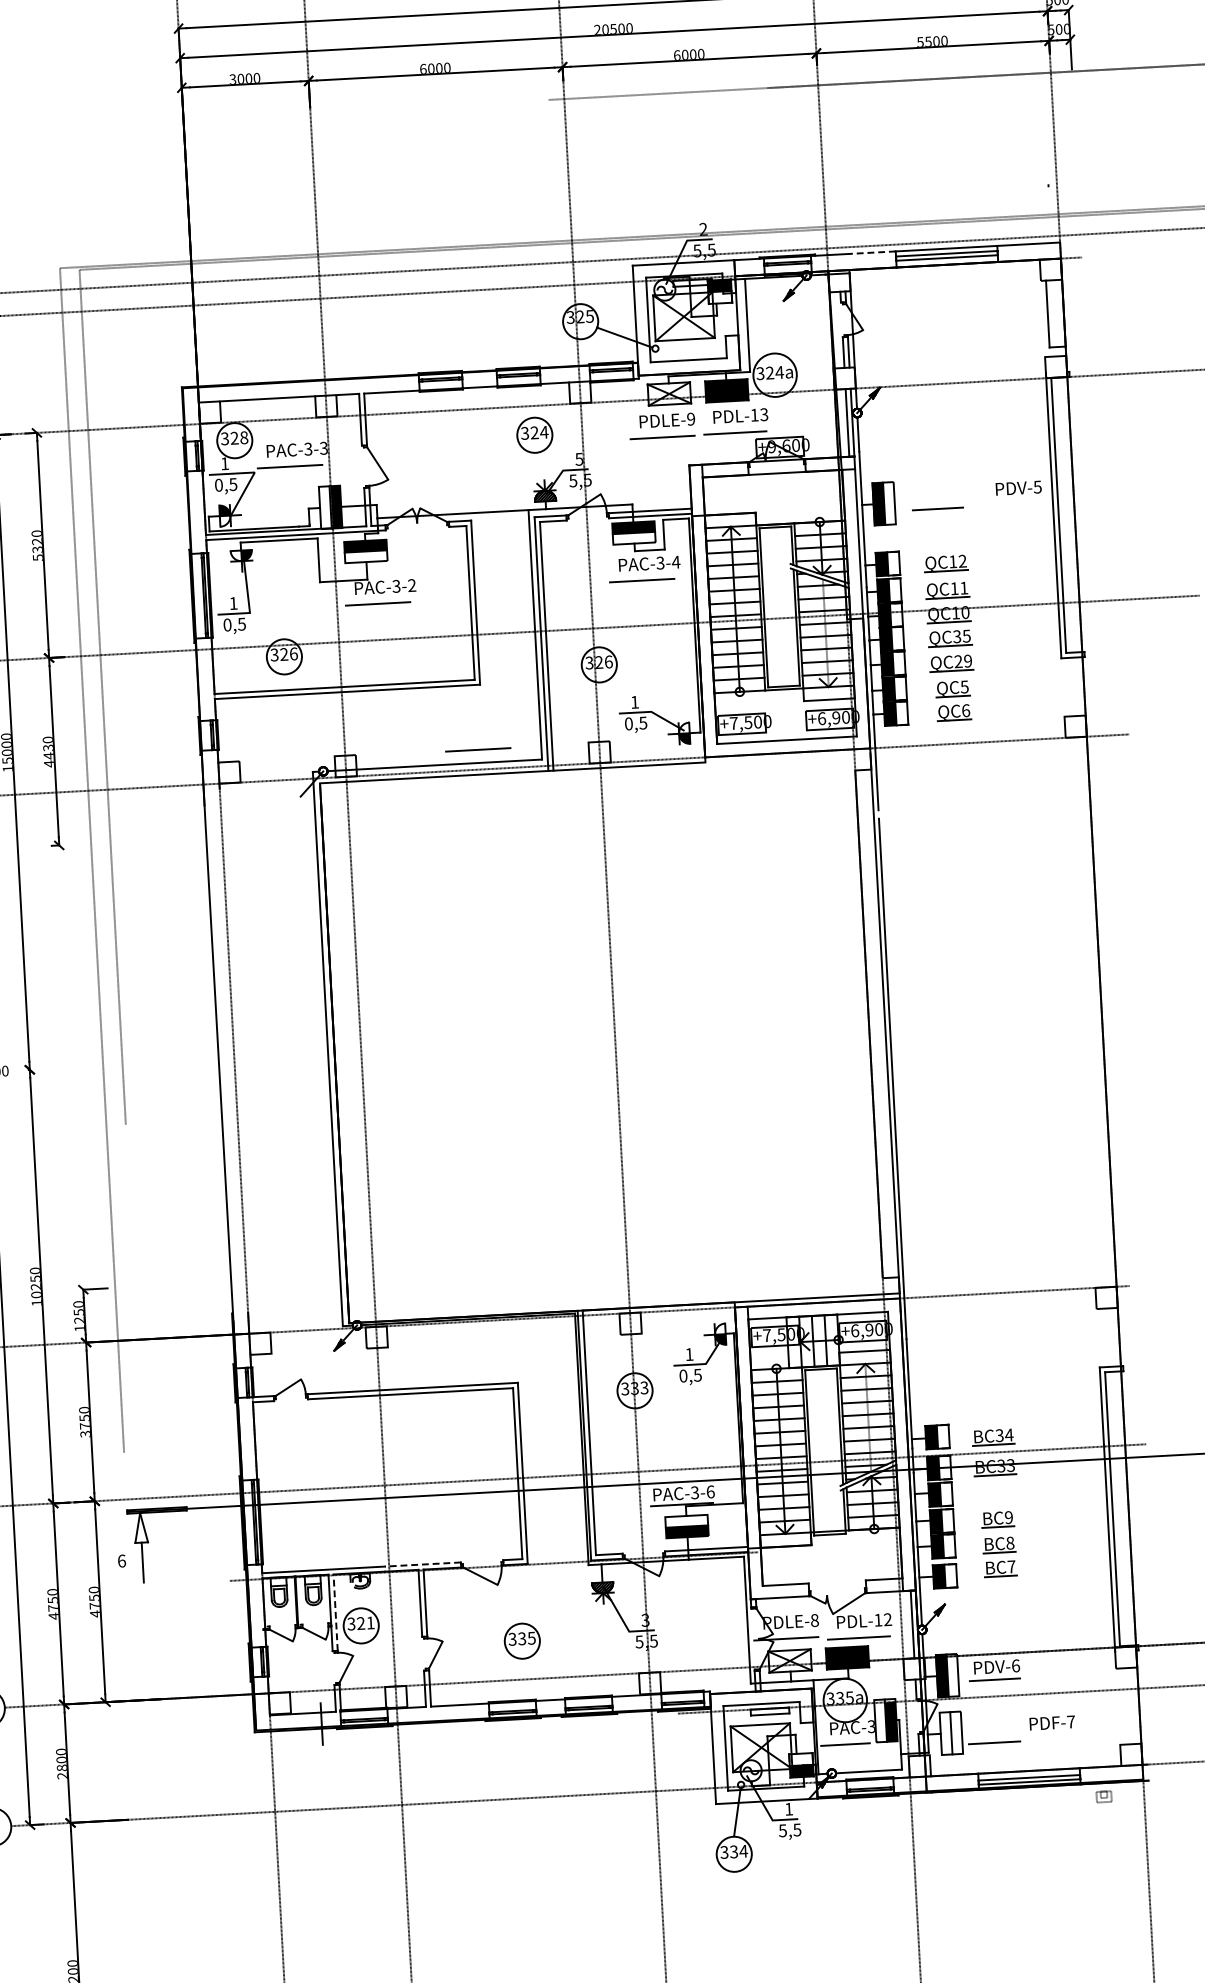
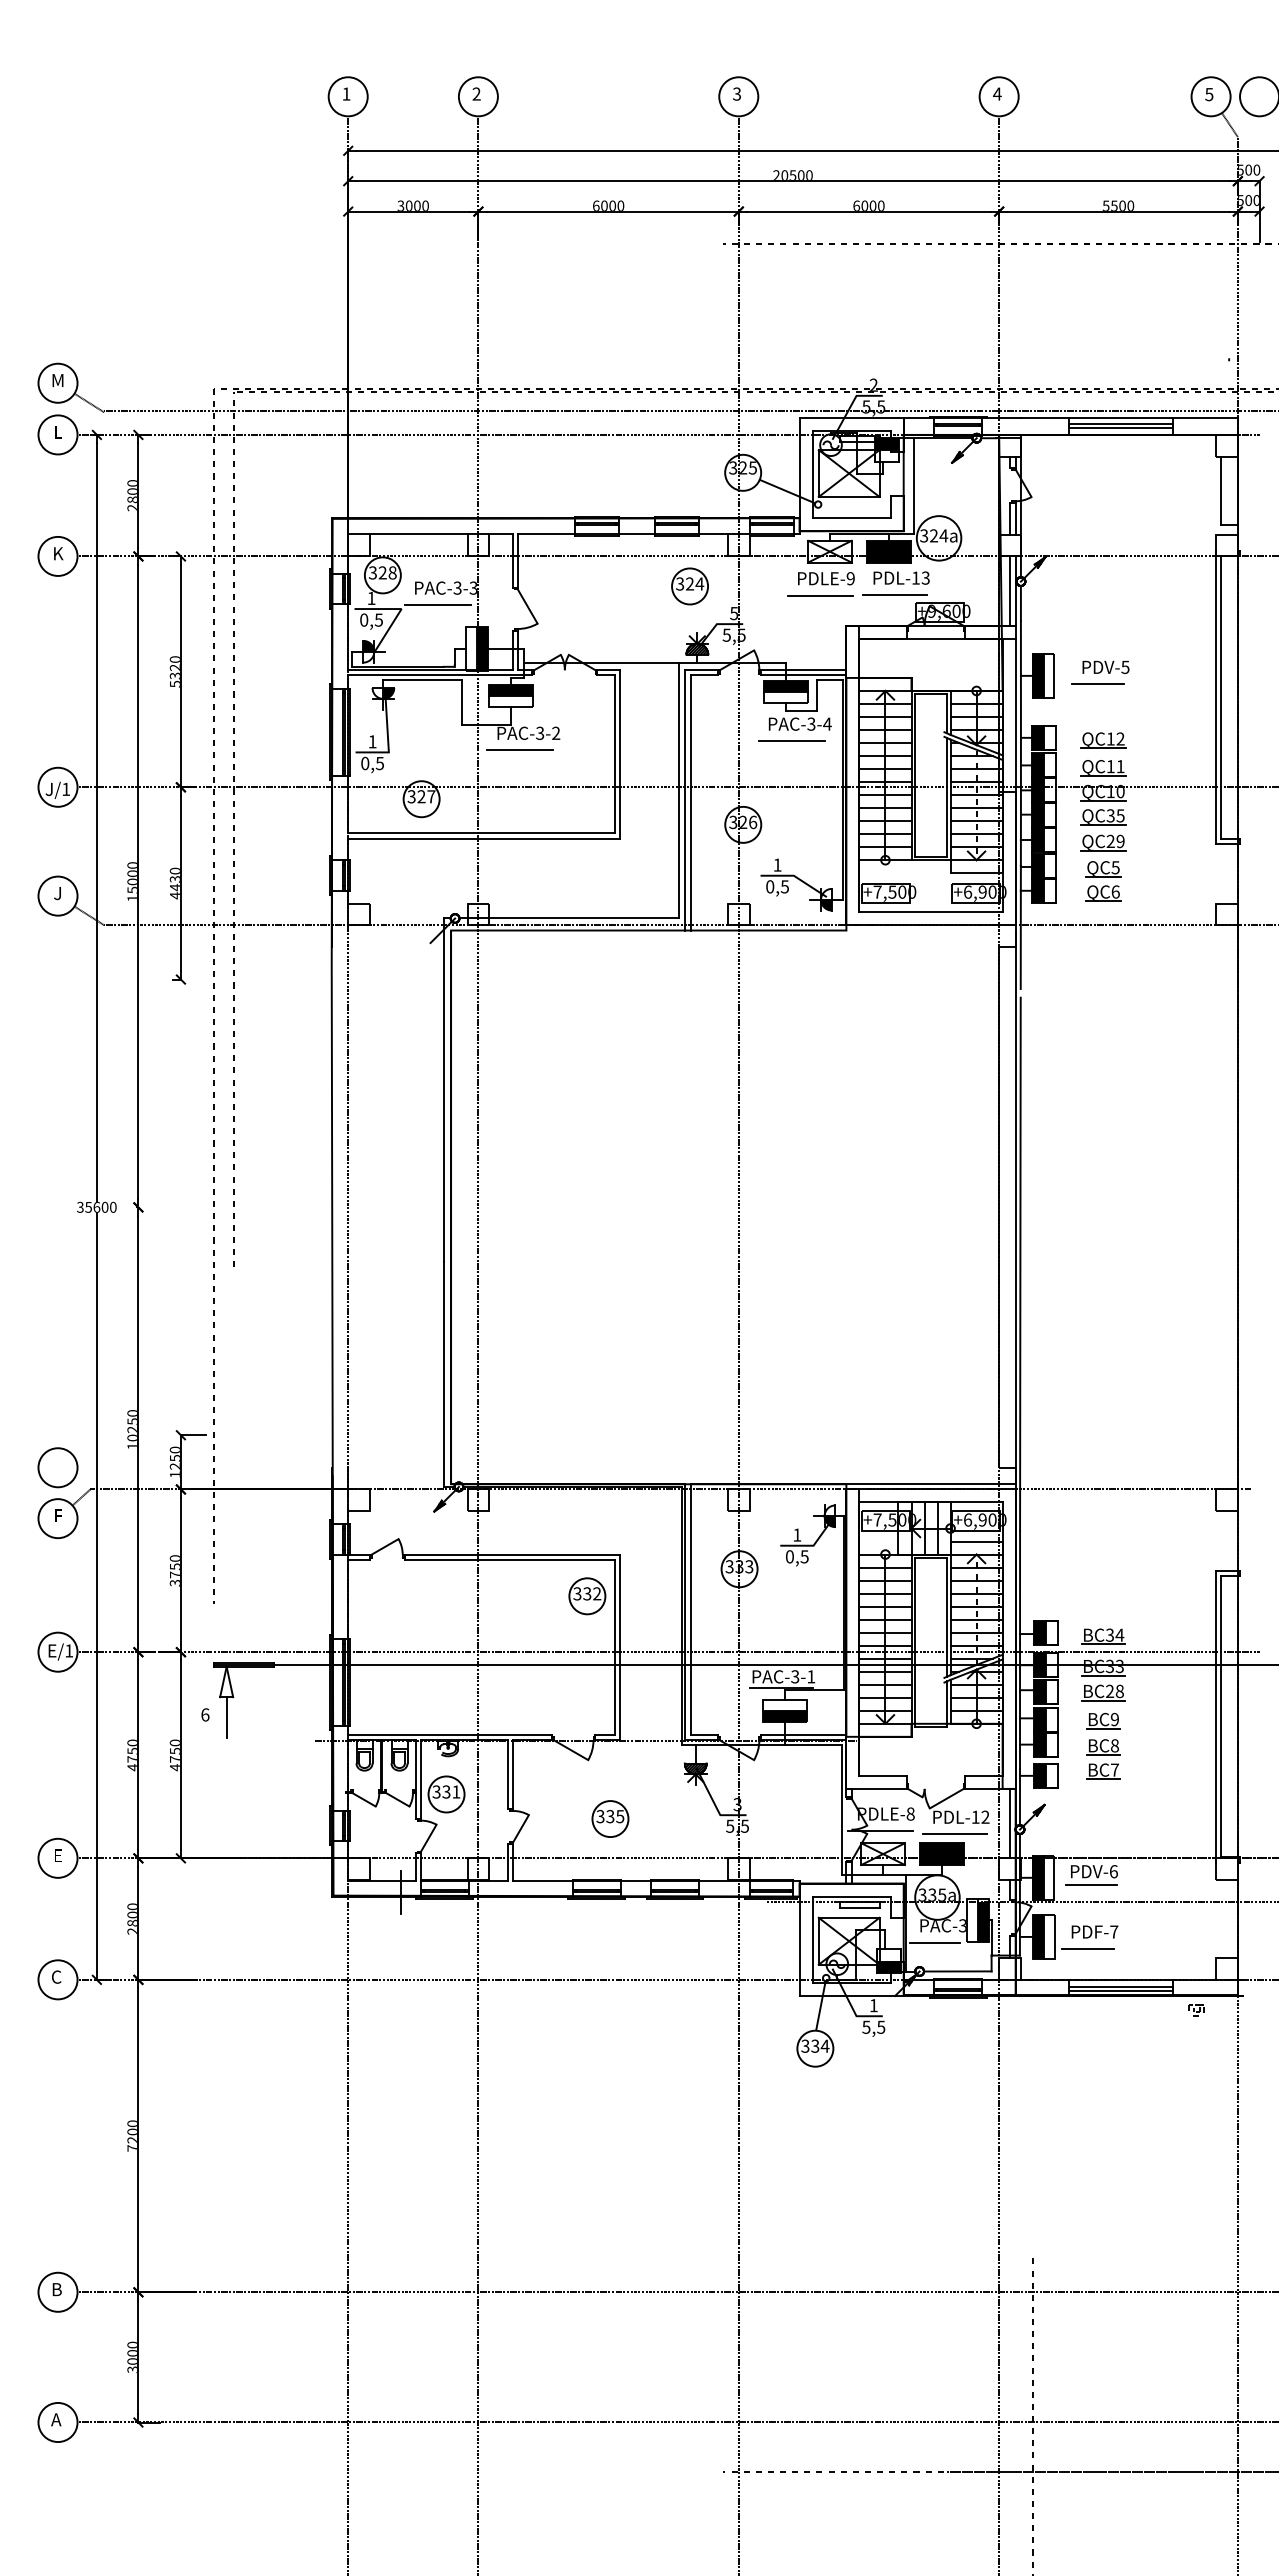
line: (871, 252) -> (1044, 418), dashed -> solid
text: (1018, 488) -> (1105, 667), moved
text: (293, 653) -> (431, 796), 326 -> 327
line: (478, 749) -> (614, 904), removed
part: (488, 1425) -> (587, 1596), added
text: (710, 1491) -> (811, 1676), PAC-3-6 -> PAC-3-1
part: (996, 1491) -> (1103, 1692), added
line: (422, 1564) -> (512, 1735), dashed -> solid
line: (336, 1612) -> (421, 1779), dashed -> solid
text: (361, 1623) -> (446, 1792), 321 -> 331
text: (1051, 1722) -> (1094, 1931), moved
fill: (945, 1733) -> (1038, 1936), added

